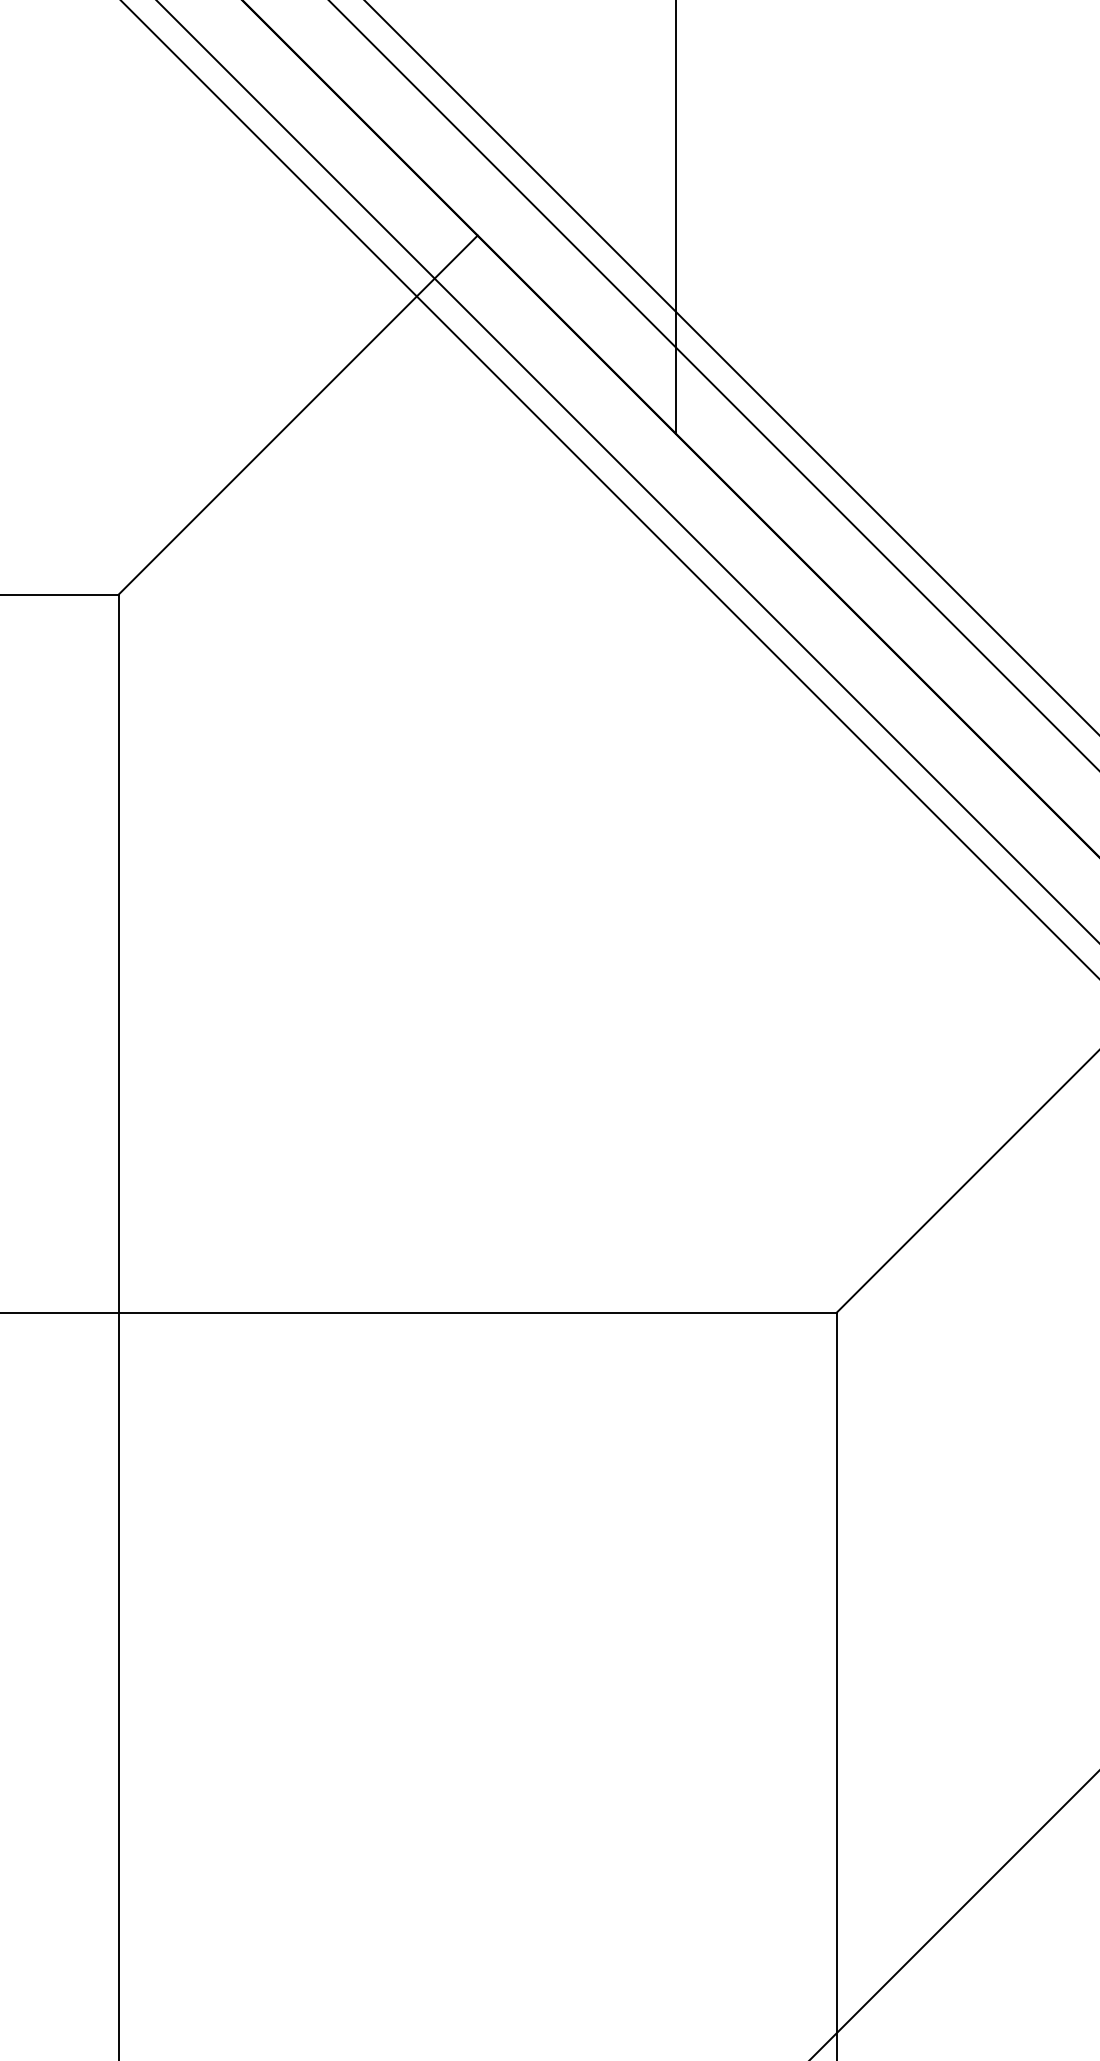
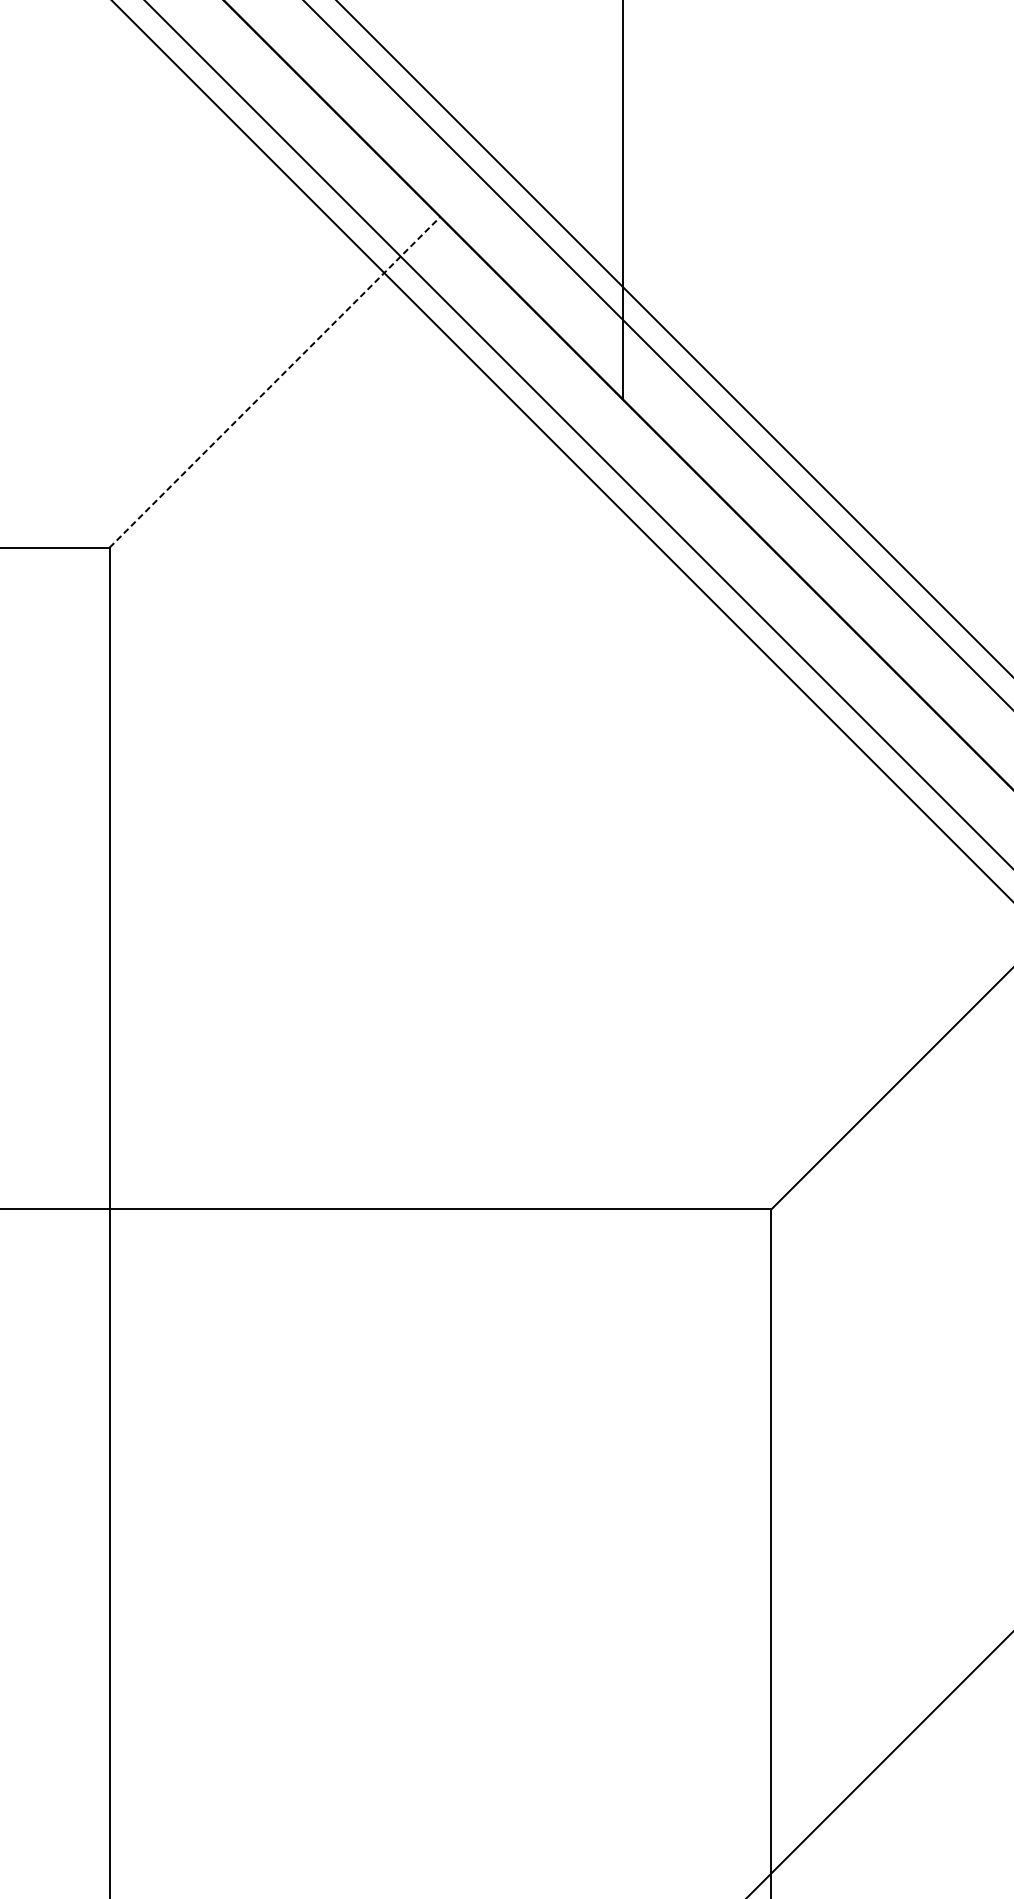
line: (298, 415) -> (275, 382), solid -> dashed

